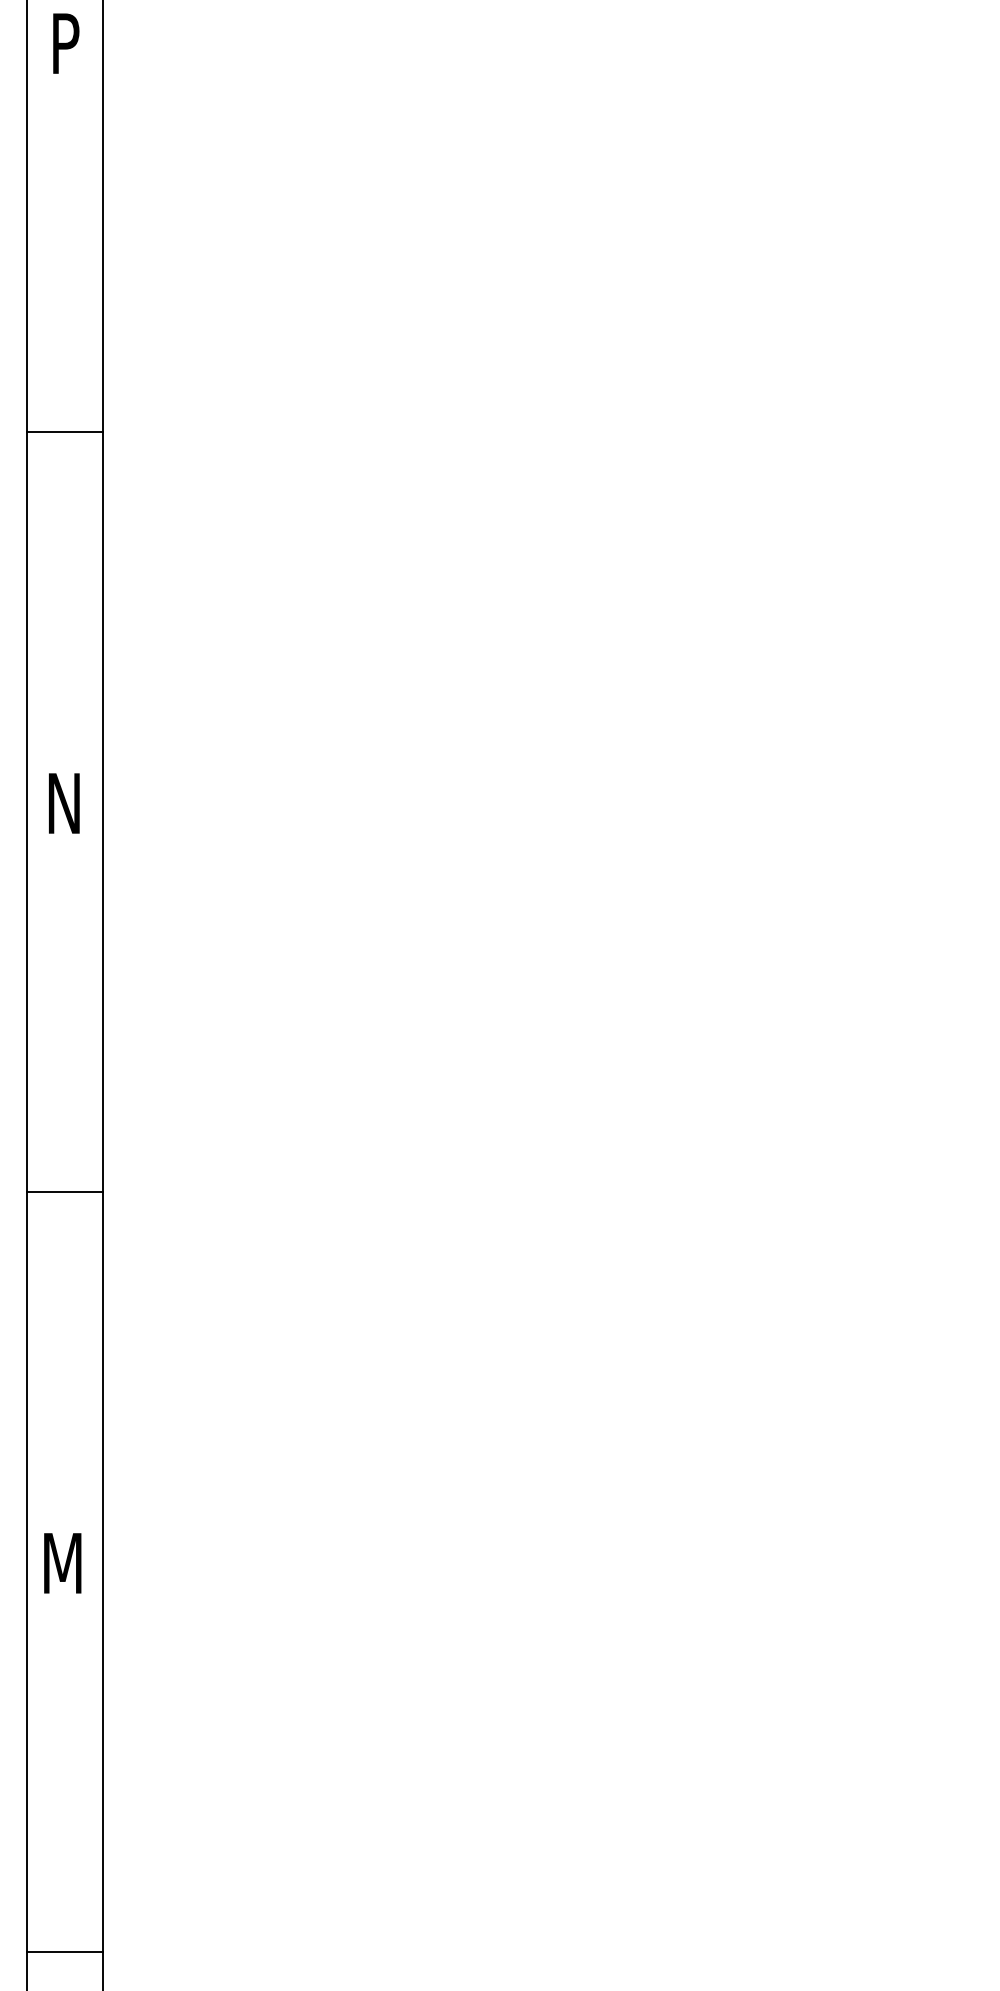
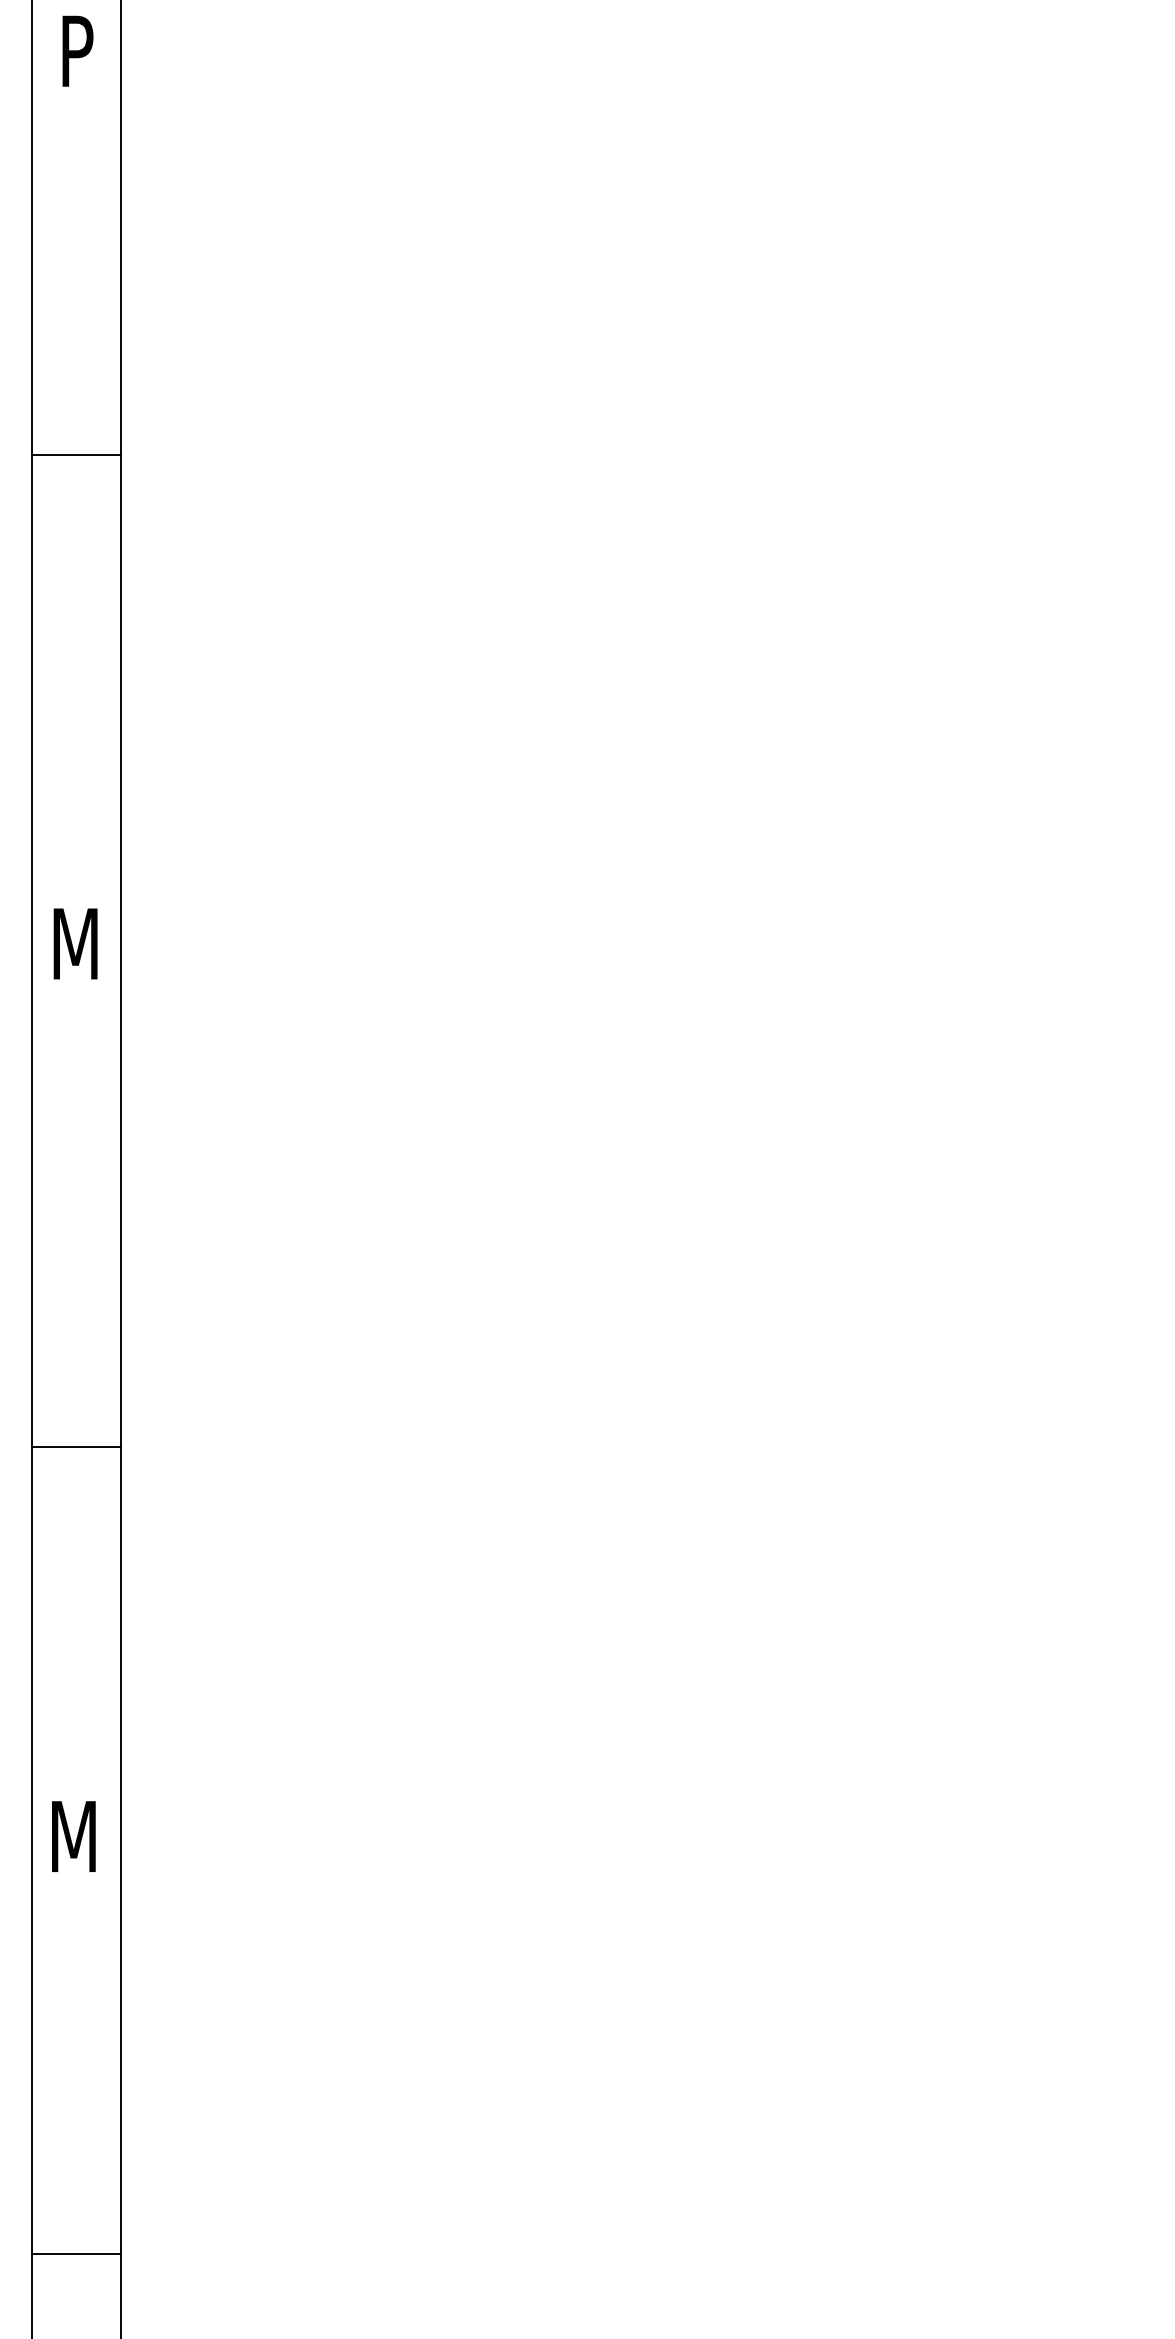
line: (64, 432) -> (75, 454), moved
text: (64, 803) -> (75, 943), N -> M
line: (64, 1192) -> (75, 1446), moved
line: (64, 1952) -> (75, 2254), moved

